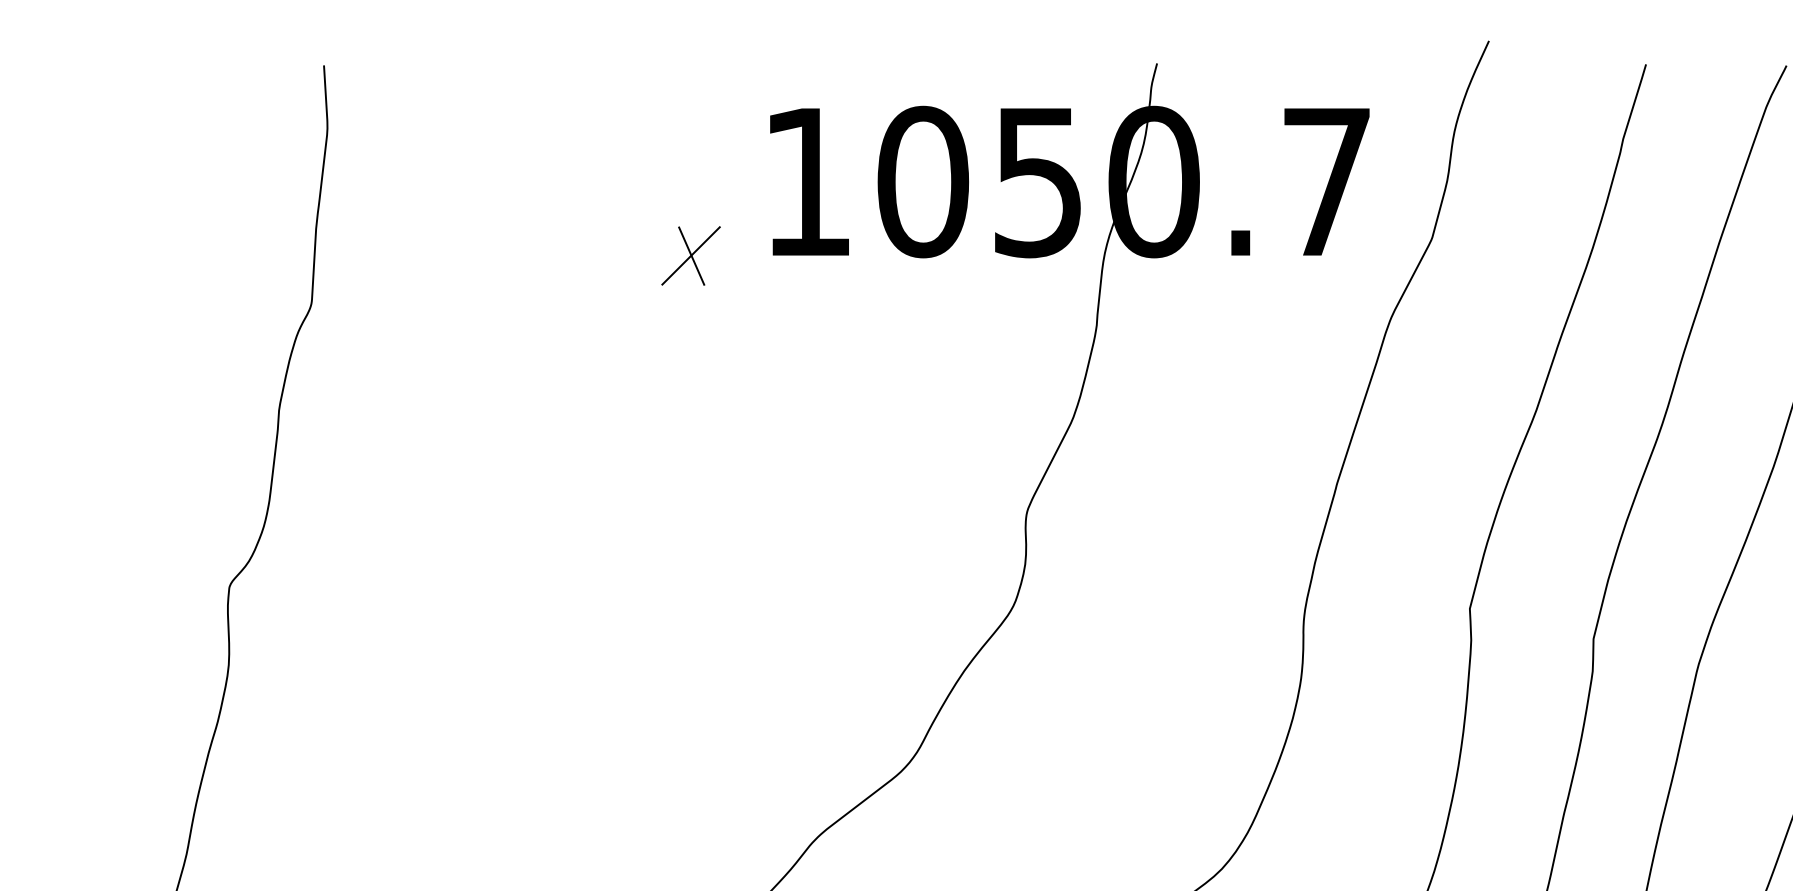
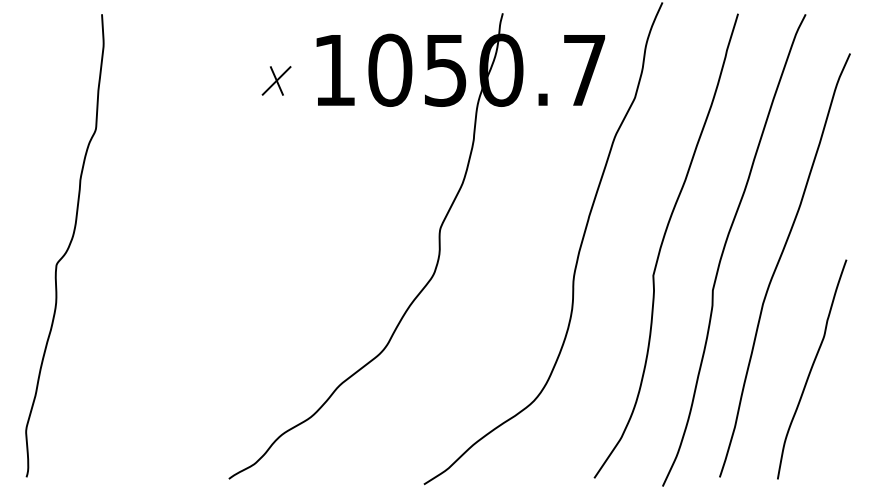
part: (690, 255) -> (276, 80), moved

